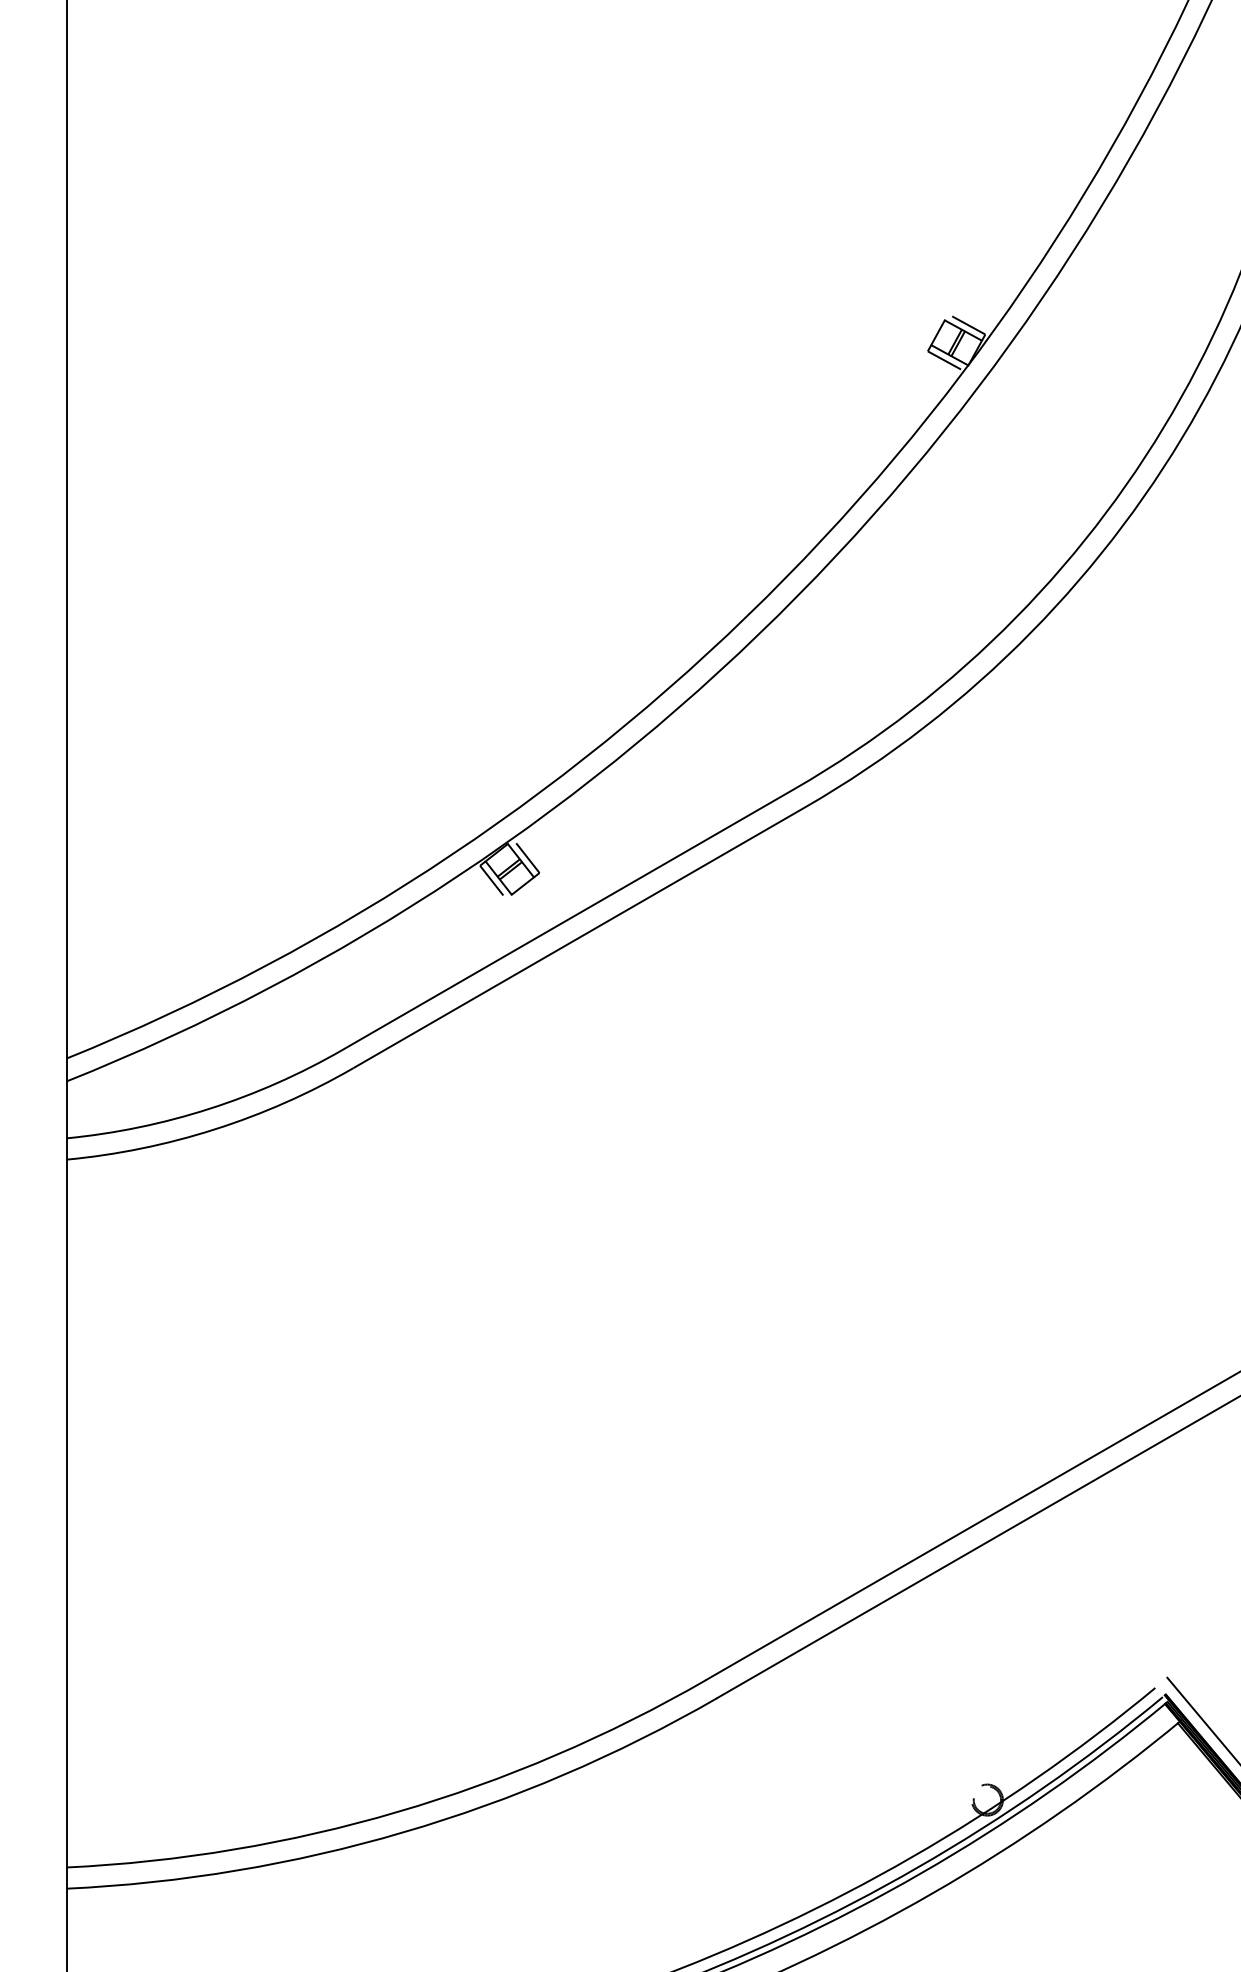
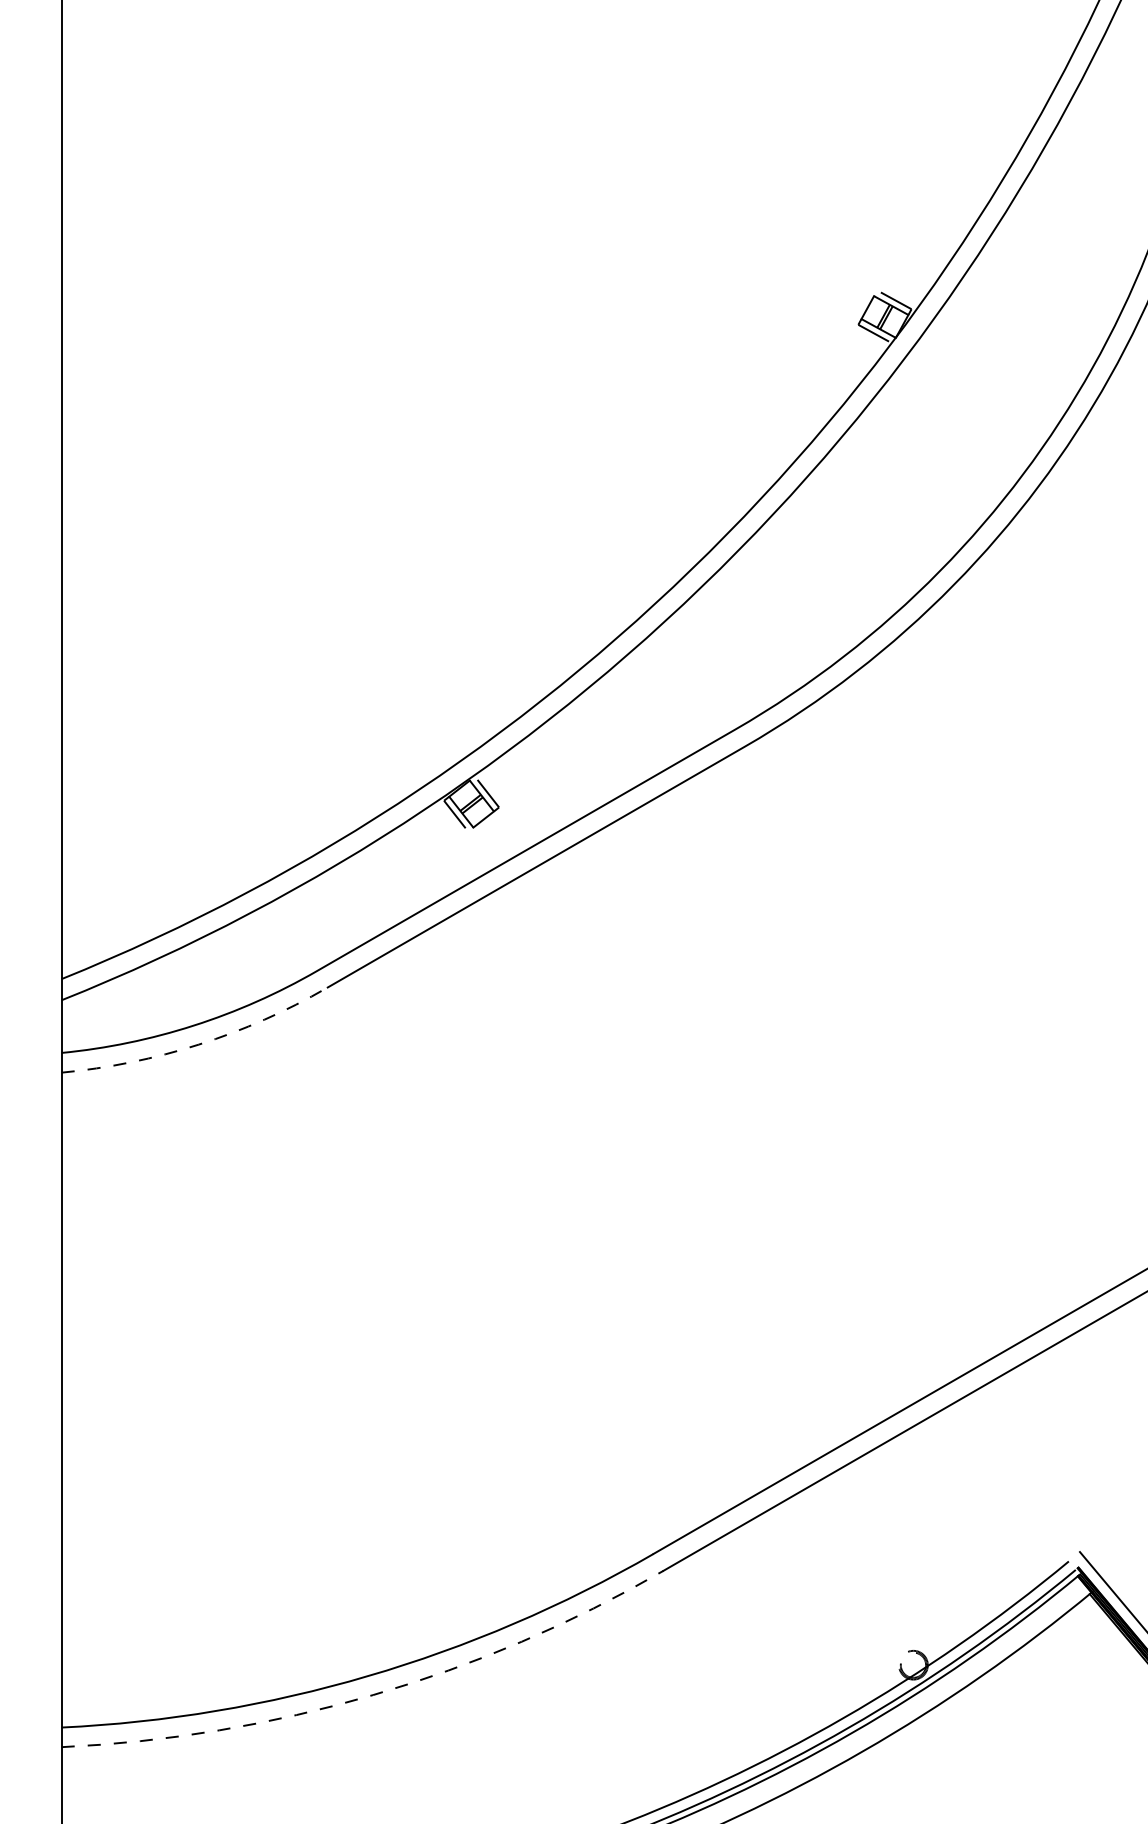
line: (215, 1129) -> (199, 1044), solid -> dashed
arc: (403, 1832) -> (373, 1695), solid -> dashed

